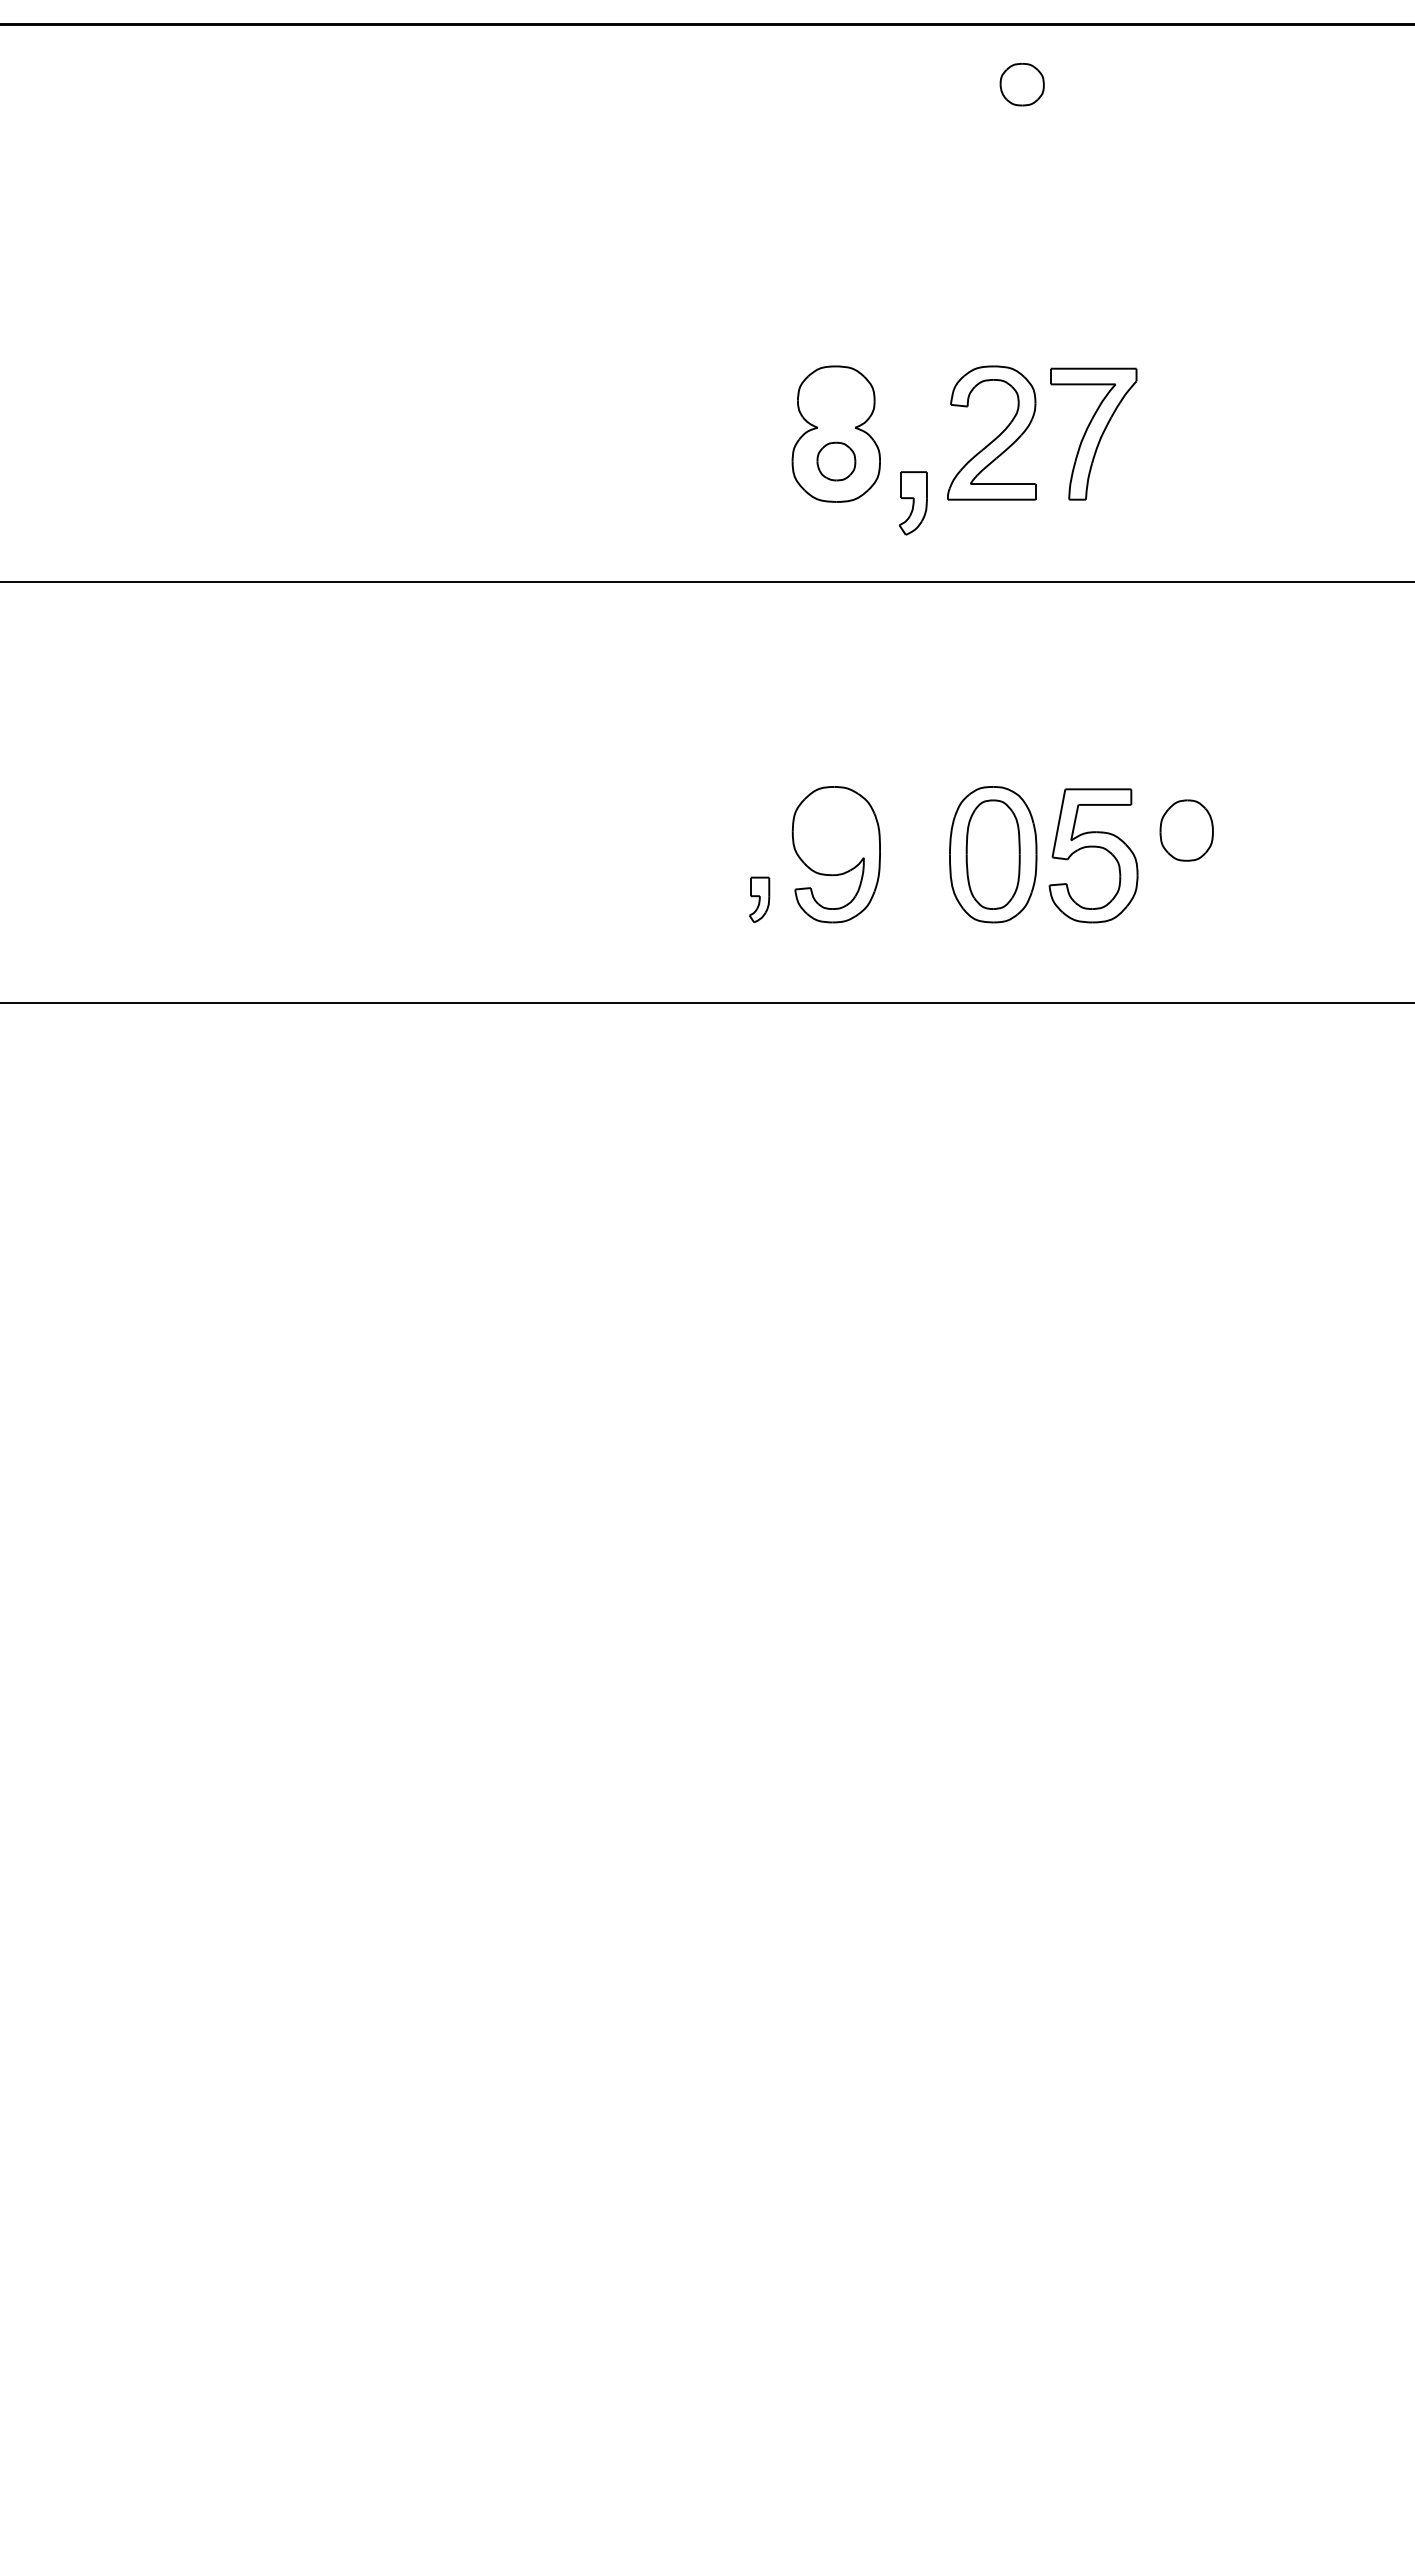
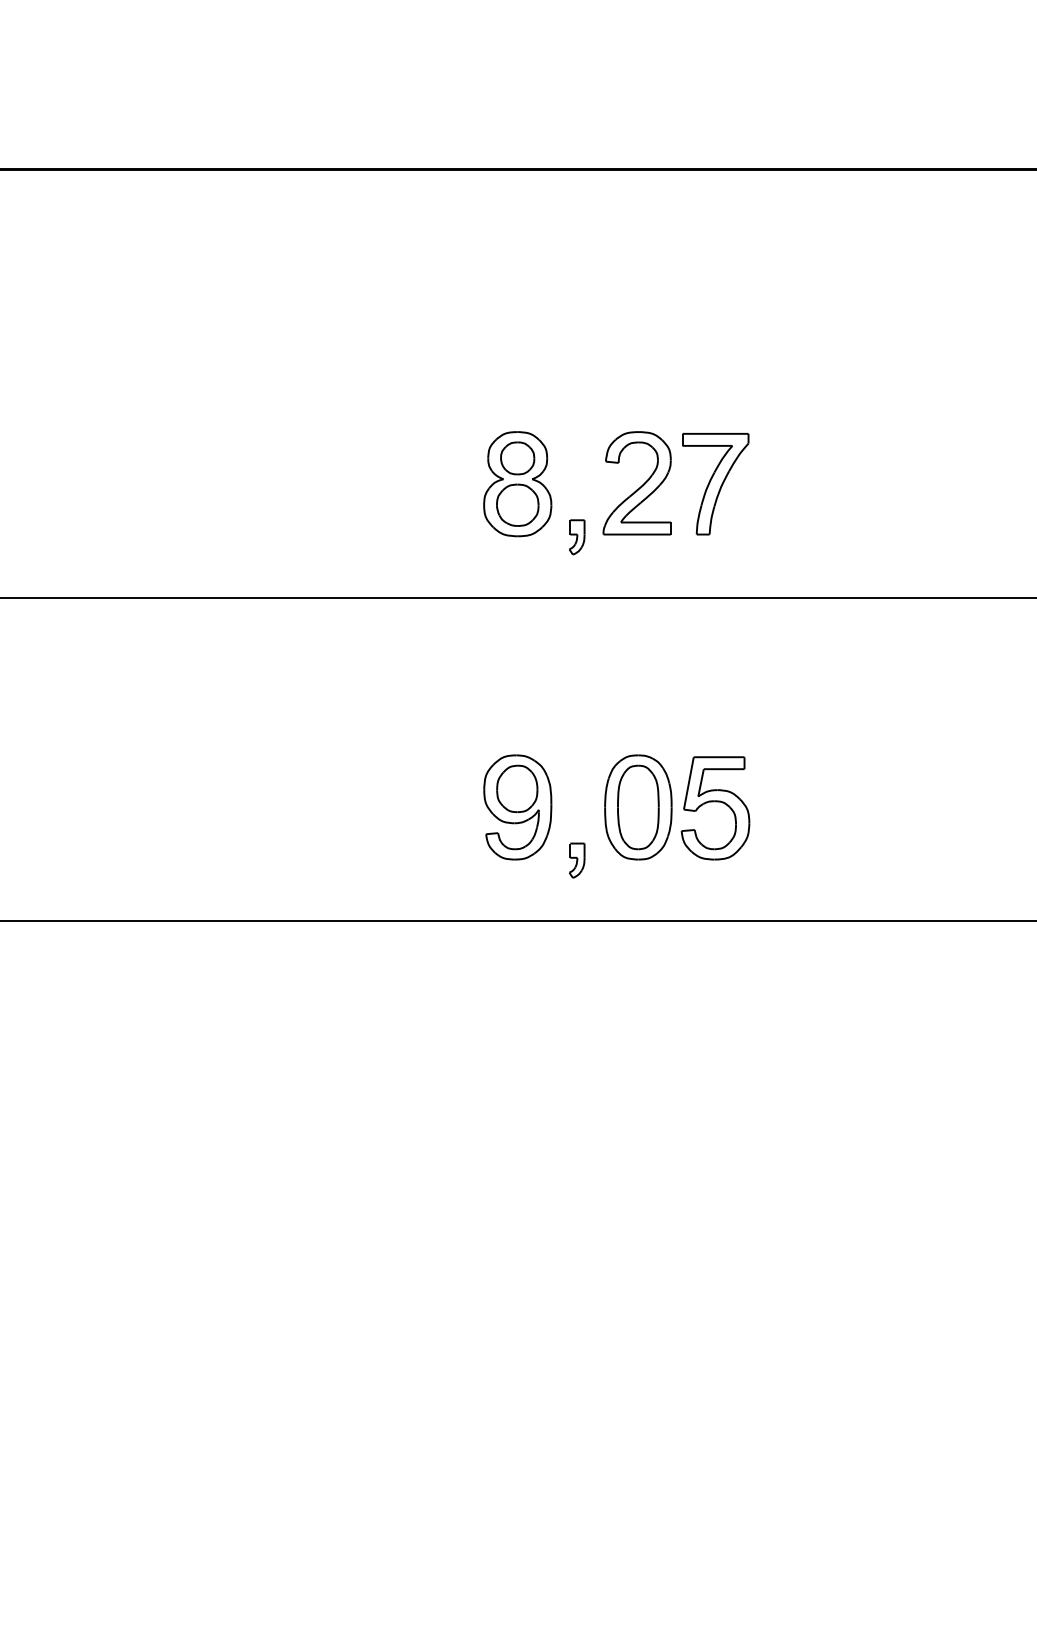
part: (1021, 84) -> (517, 458), moved
part: (836, 461) -> (517, 505), size x1.43
part: (913, 503) -> (577, 537), size x0.71
part: (1186, 830) -> (517, 788), moved
part: (759, 899) -> (577, 860), moved

